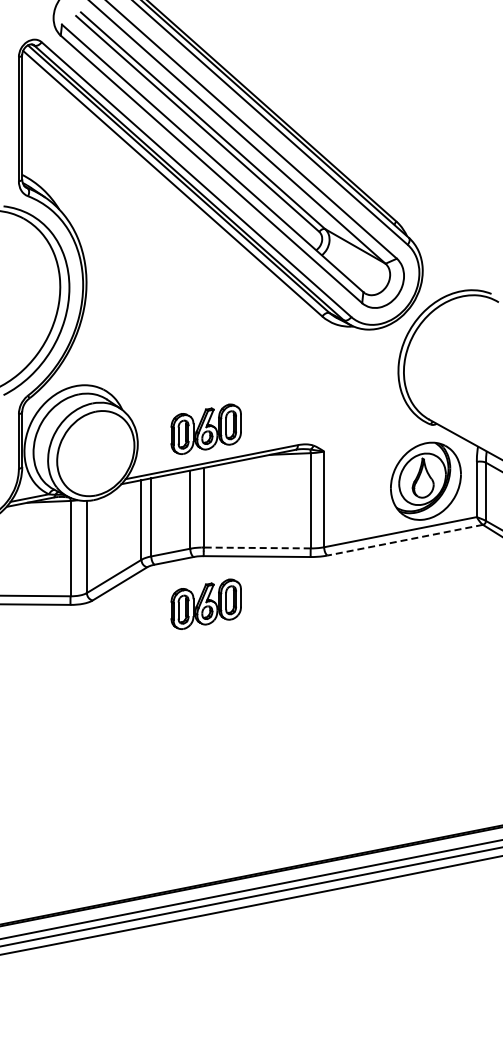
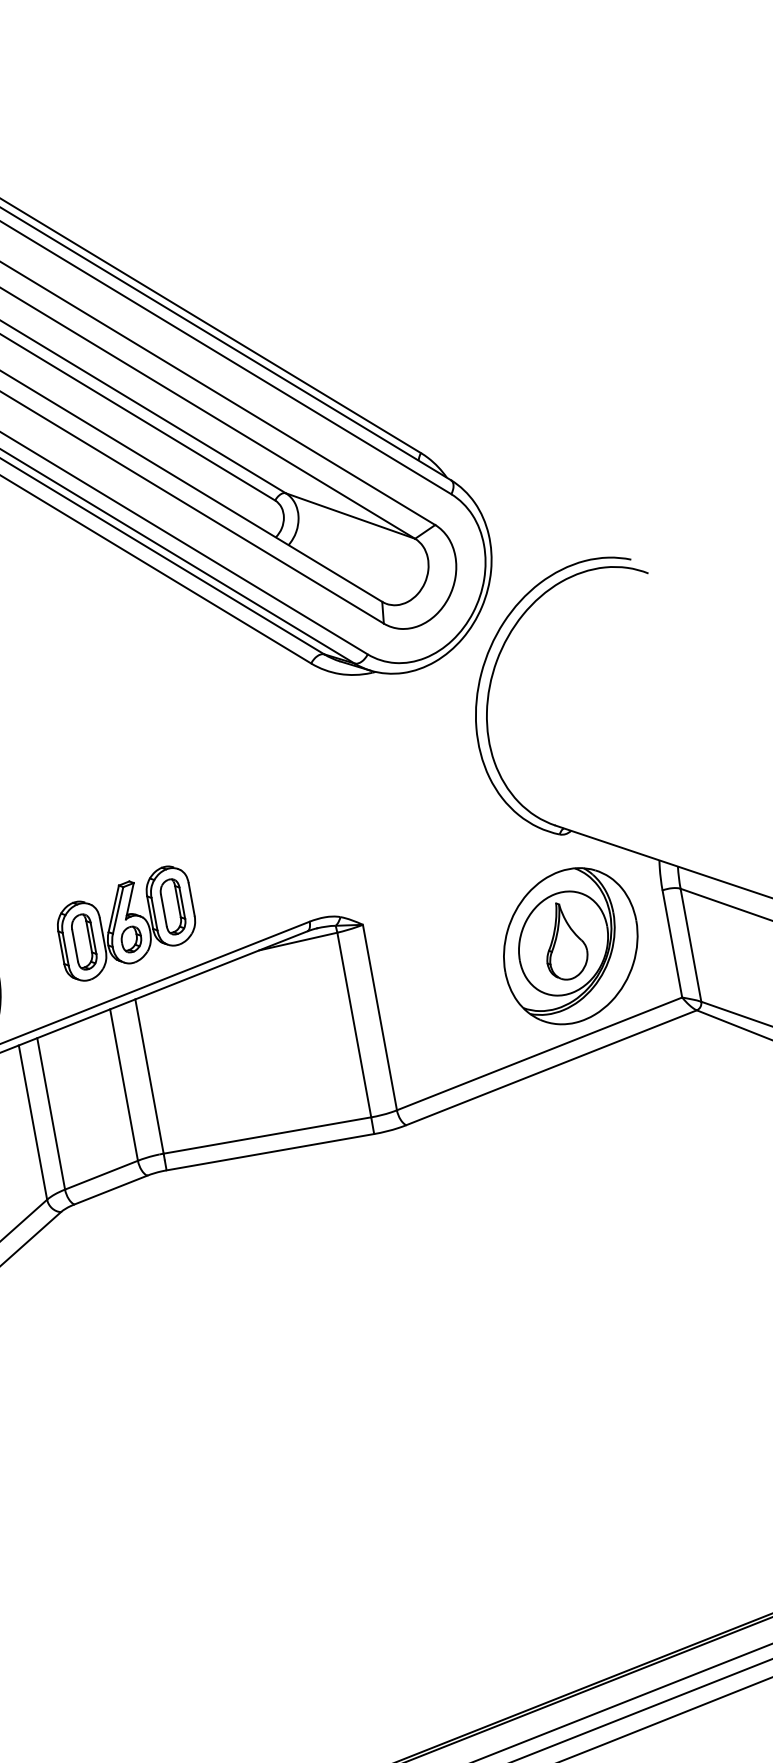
line: (404, 540) -> (550, 1068), dashed -> solid
line: (256, 547) -> (265, 1134), dashed -> solid
part: (205, 603) -> (186, 1261), removed

